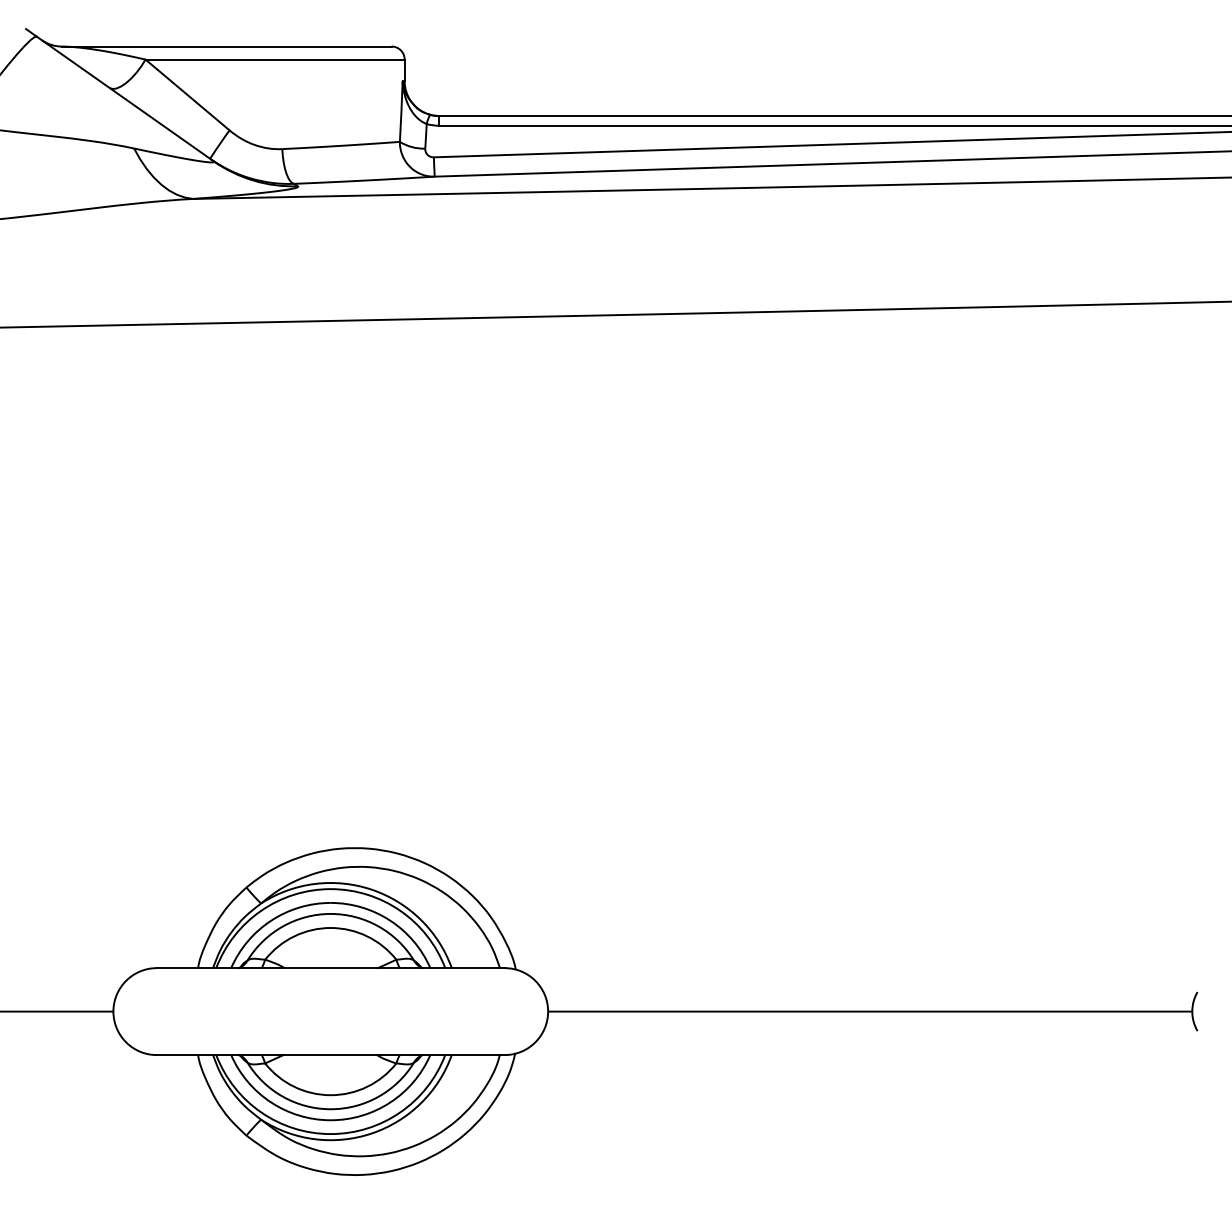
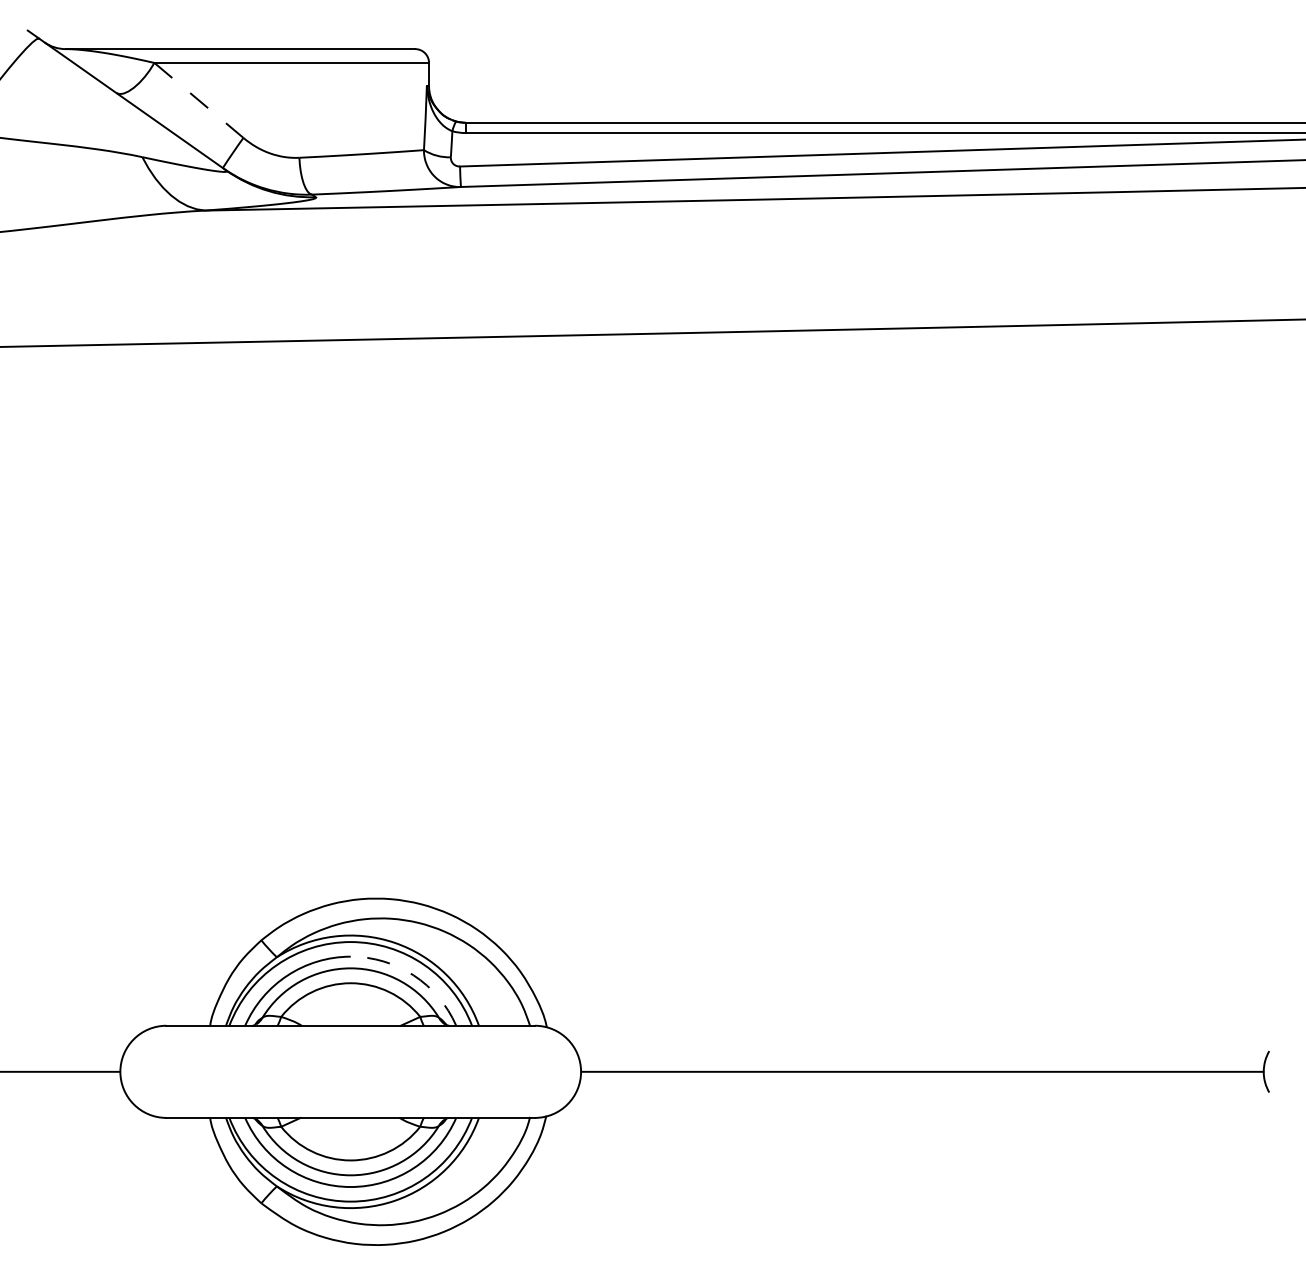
line: (188, 95) -> (199, 100), solid -> dashed
arc: (390, 920) -> (413, 975), solid -> dashed

